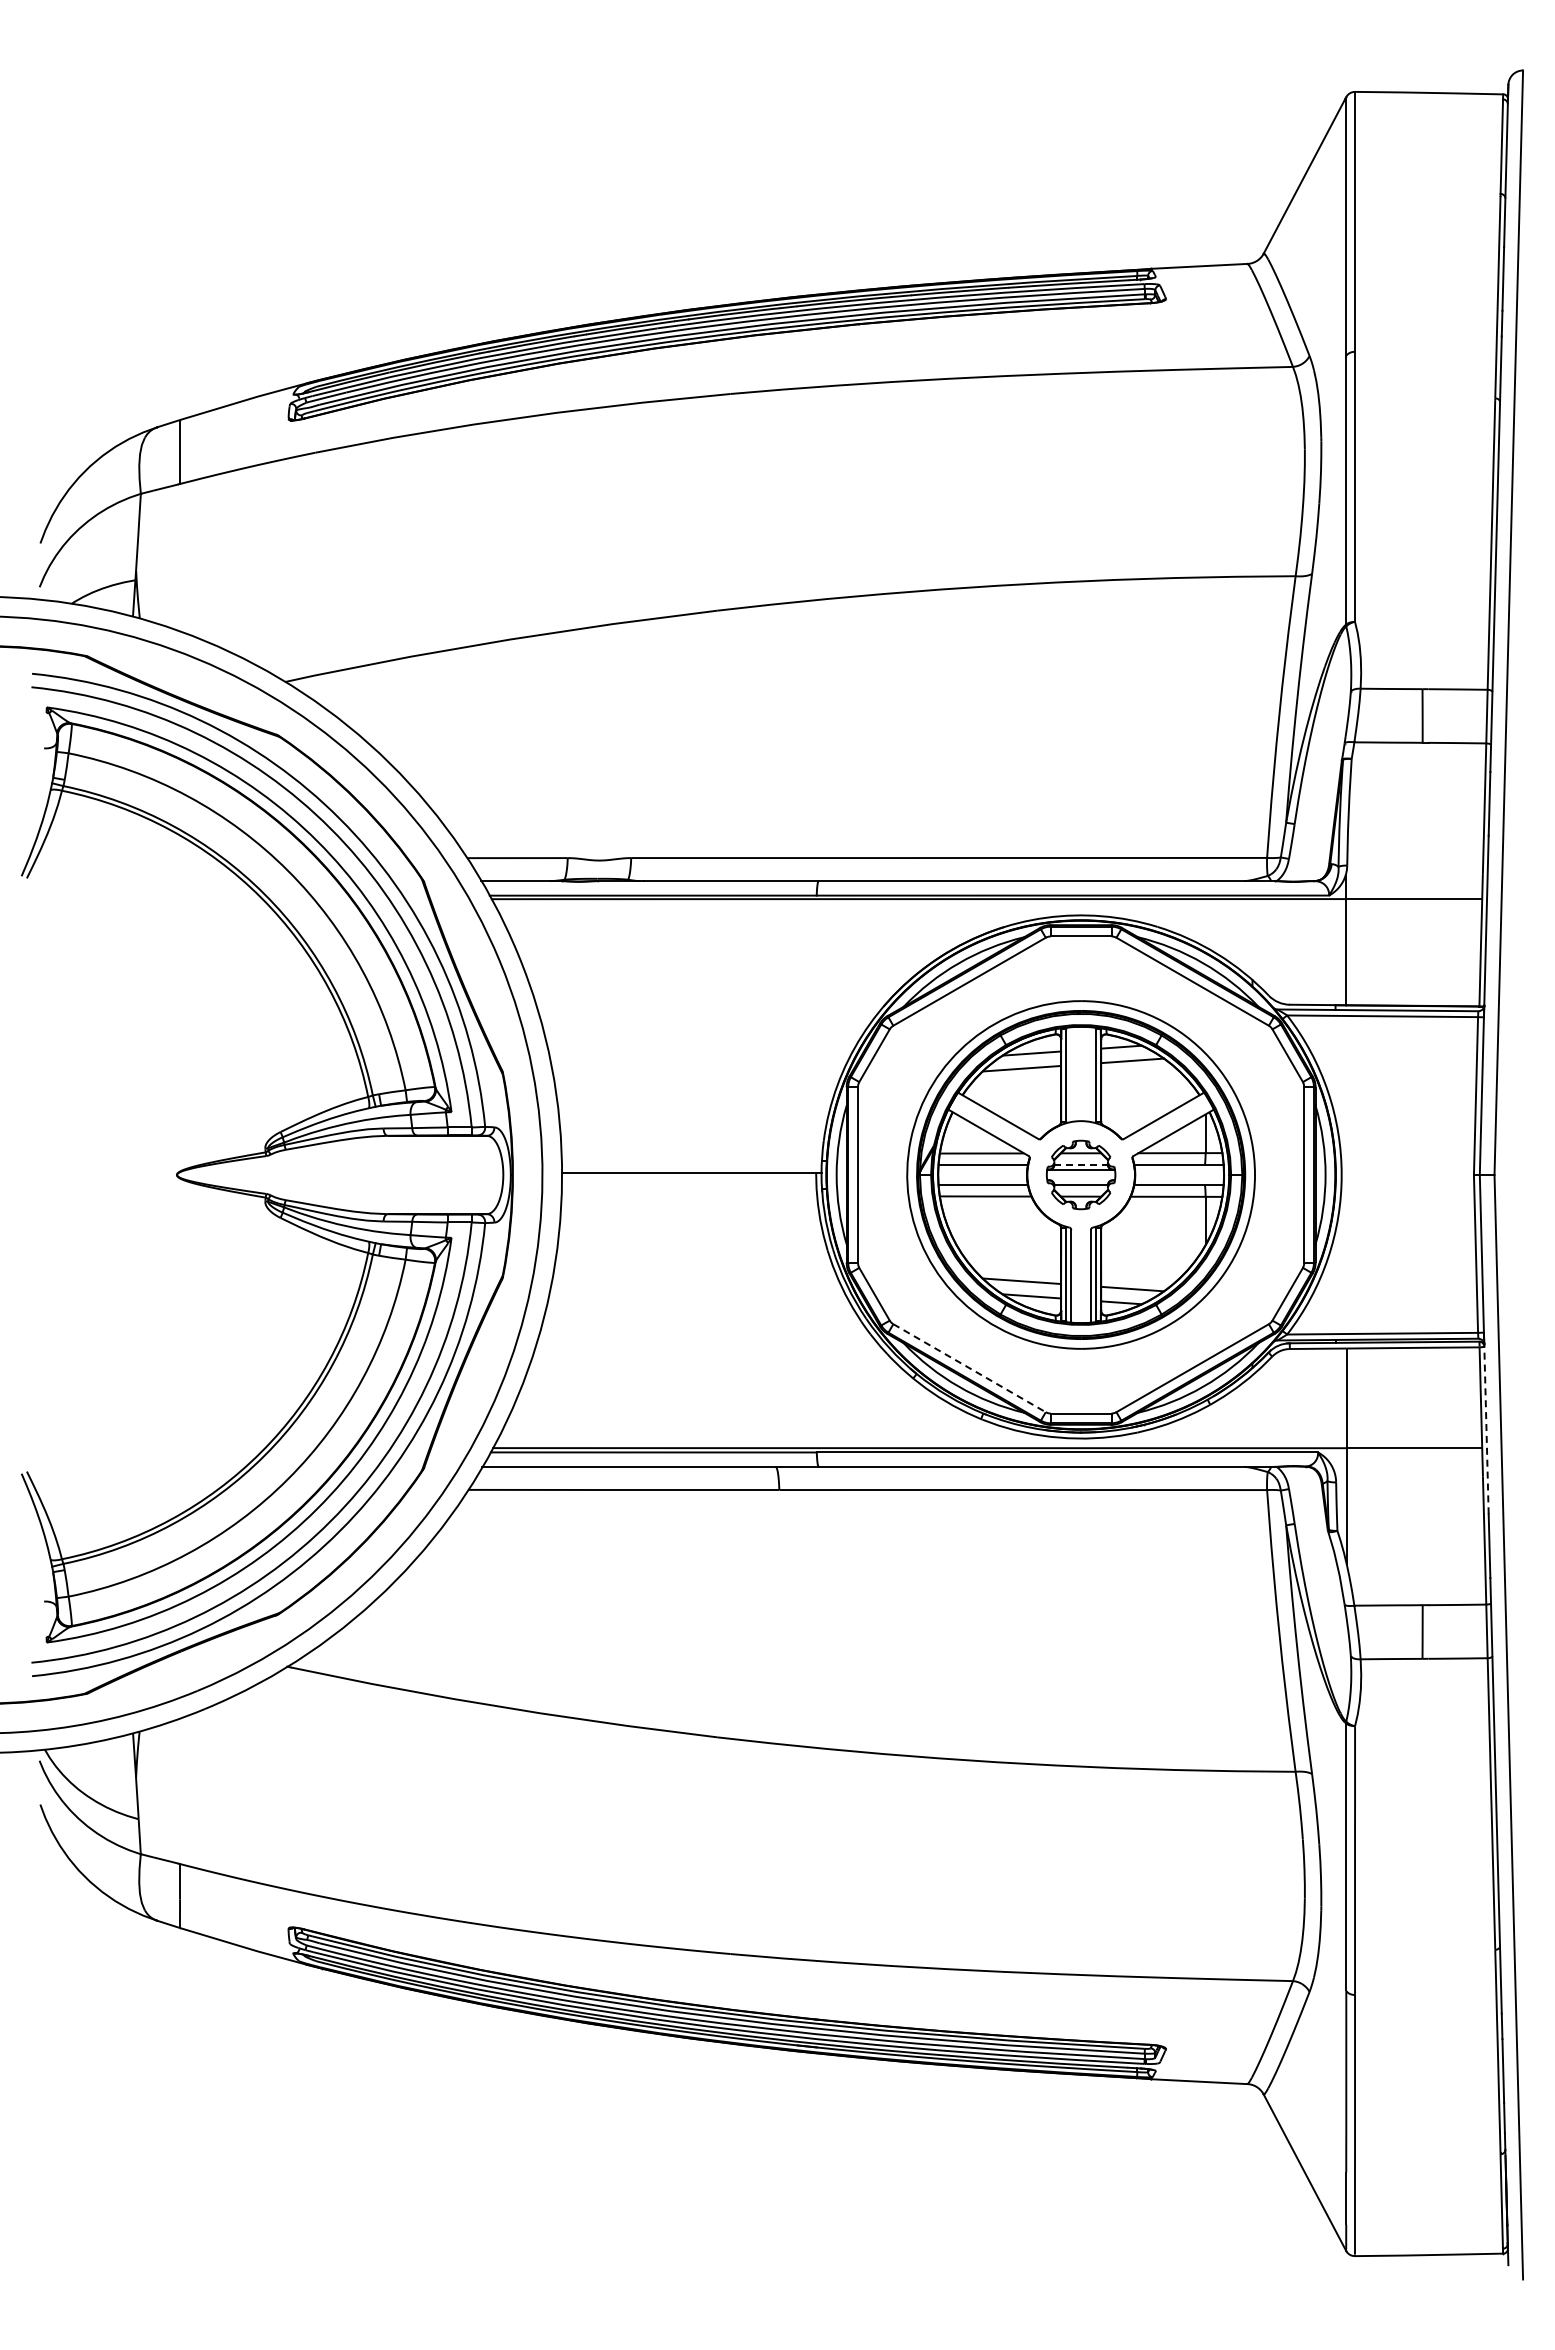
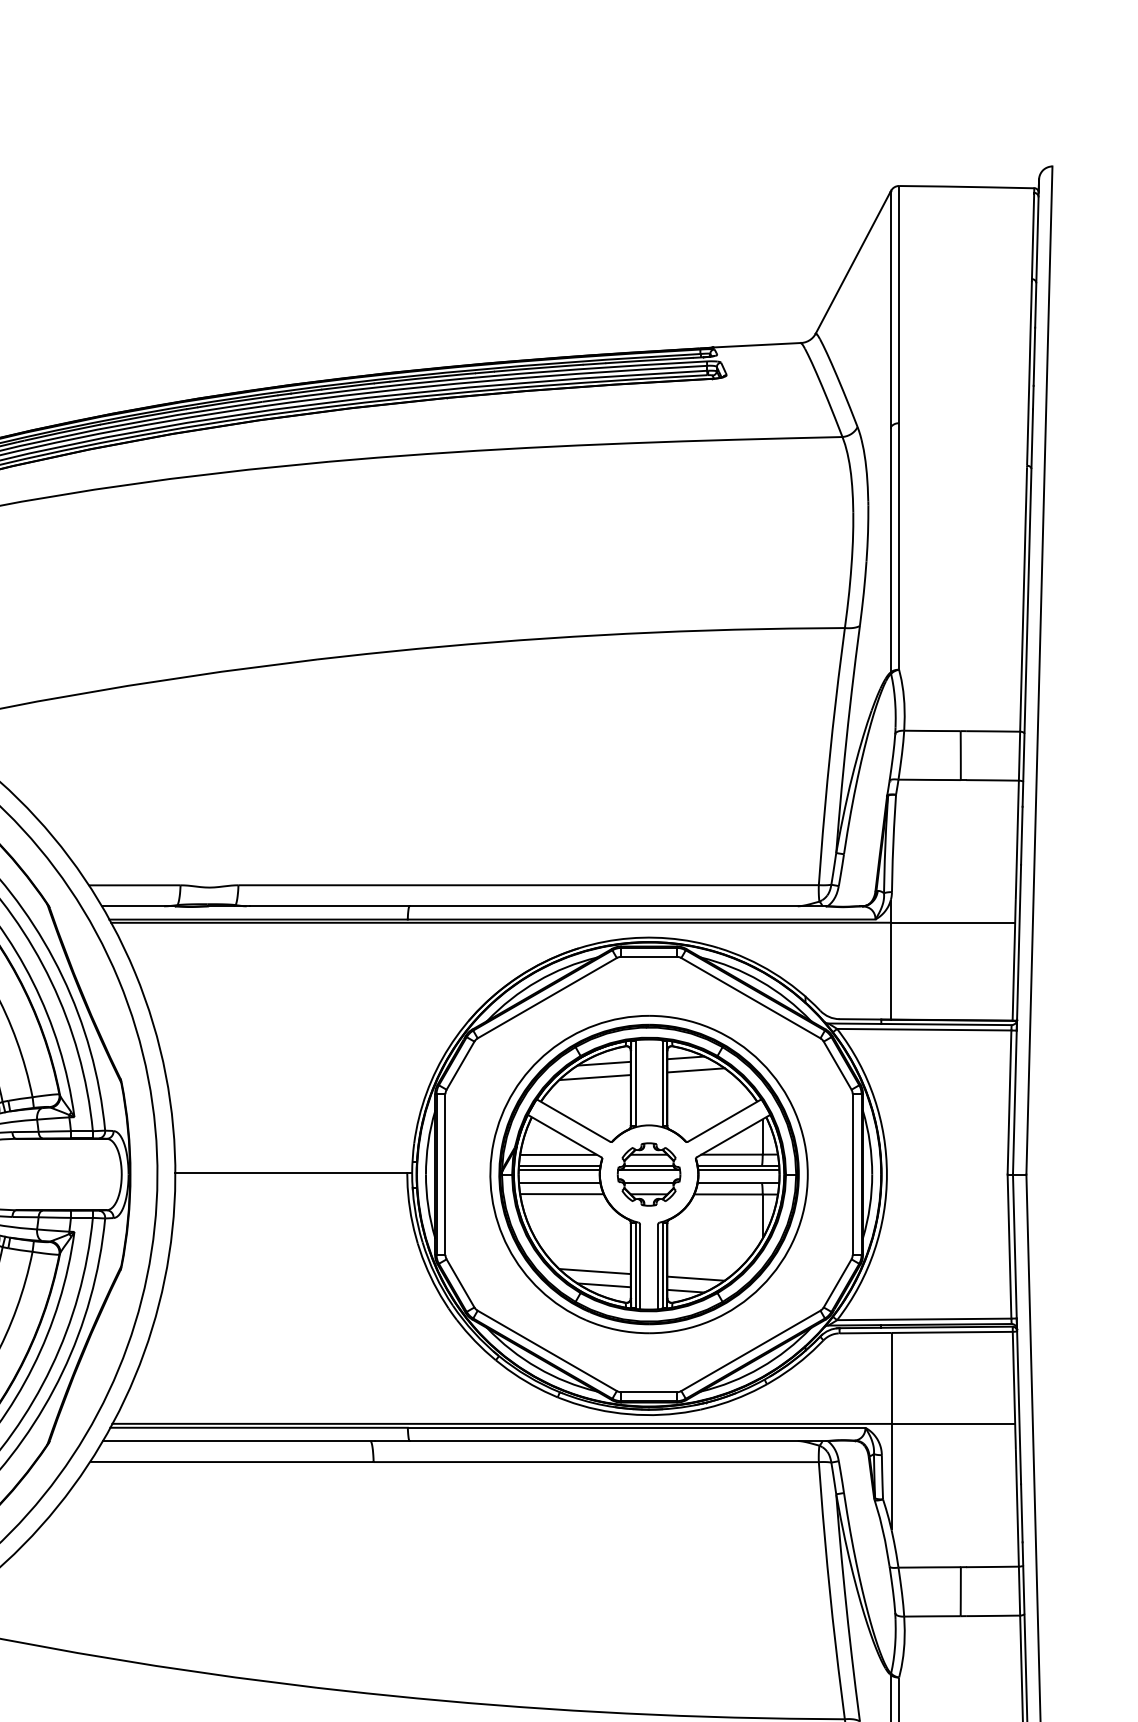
line: (1081, 1165) -> (649, 1165), dashed -> solid
line: (982, 1170) -> (559, 1170), added
line: (1179, 1170) -> (738, 1170), added
line: (970, 1368) -> (548, 1351), dashed -> solid
line: (1486, 1430) -> (1019, 1407), dashed -> solid

